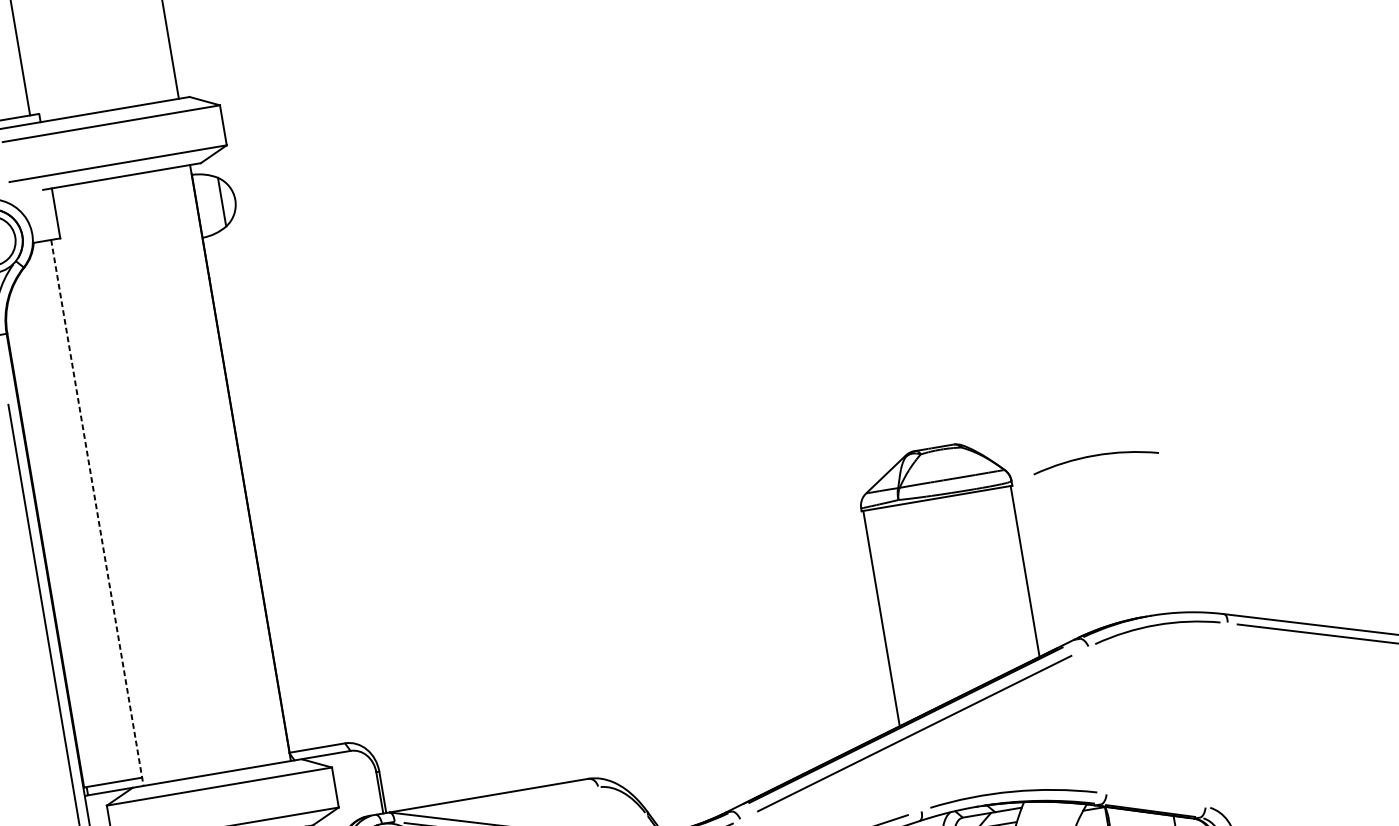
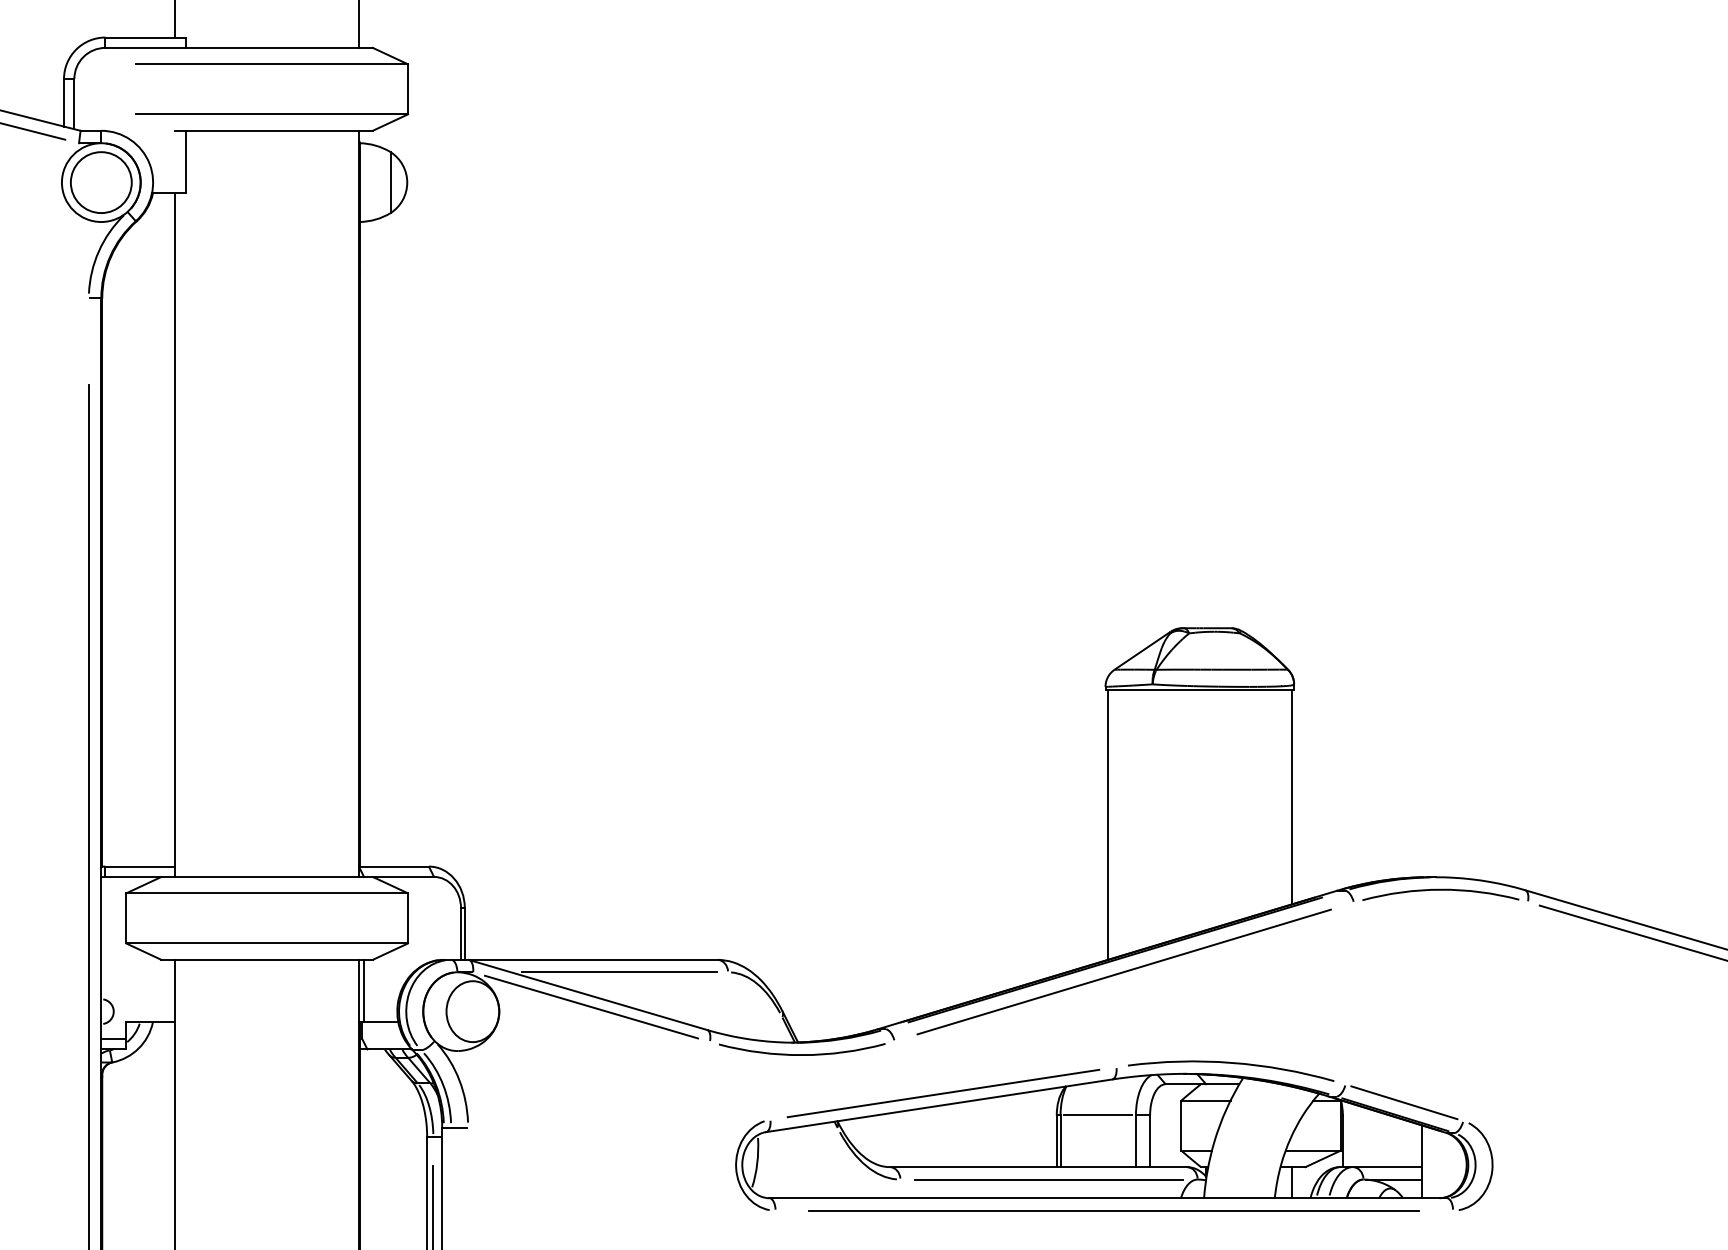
curve: (1094, 456) -> (1400, 671), removed
line: (97, 513) -> (174, 535), dashed -> solid
line: (1156, 799) -> (1404, 1102), added
line: (511, 802) -> (619, 972), added

